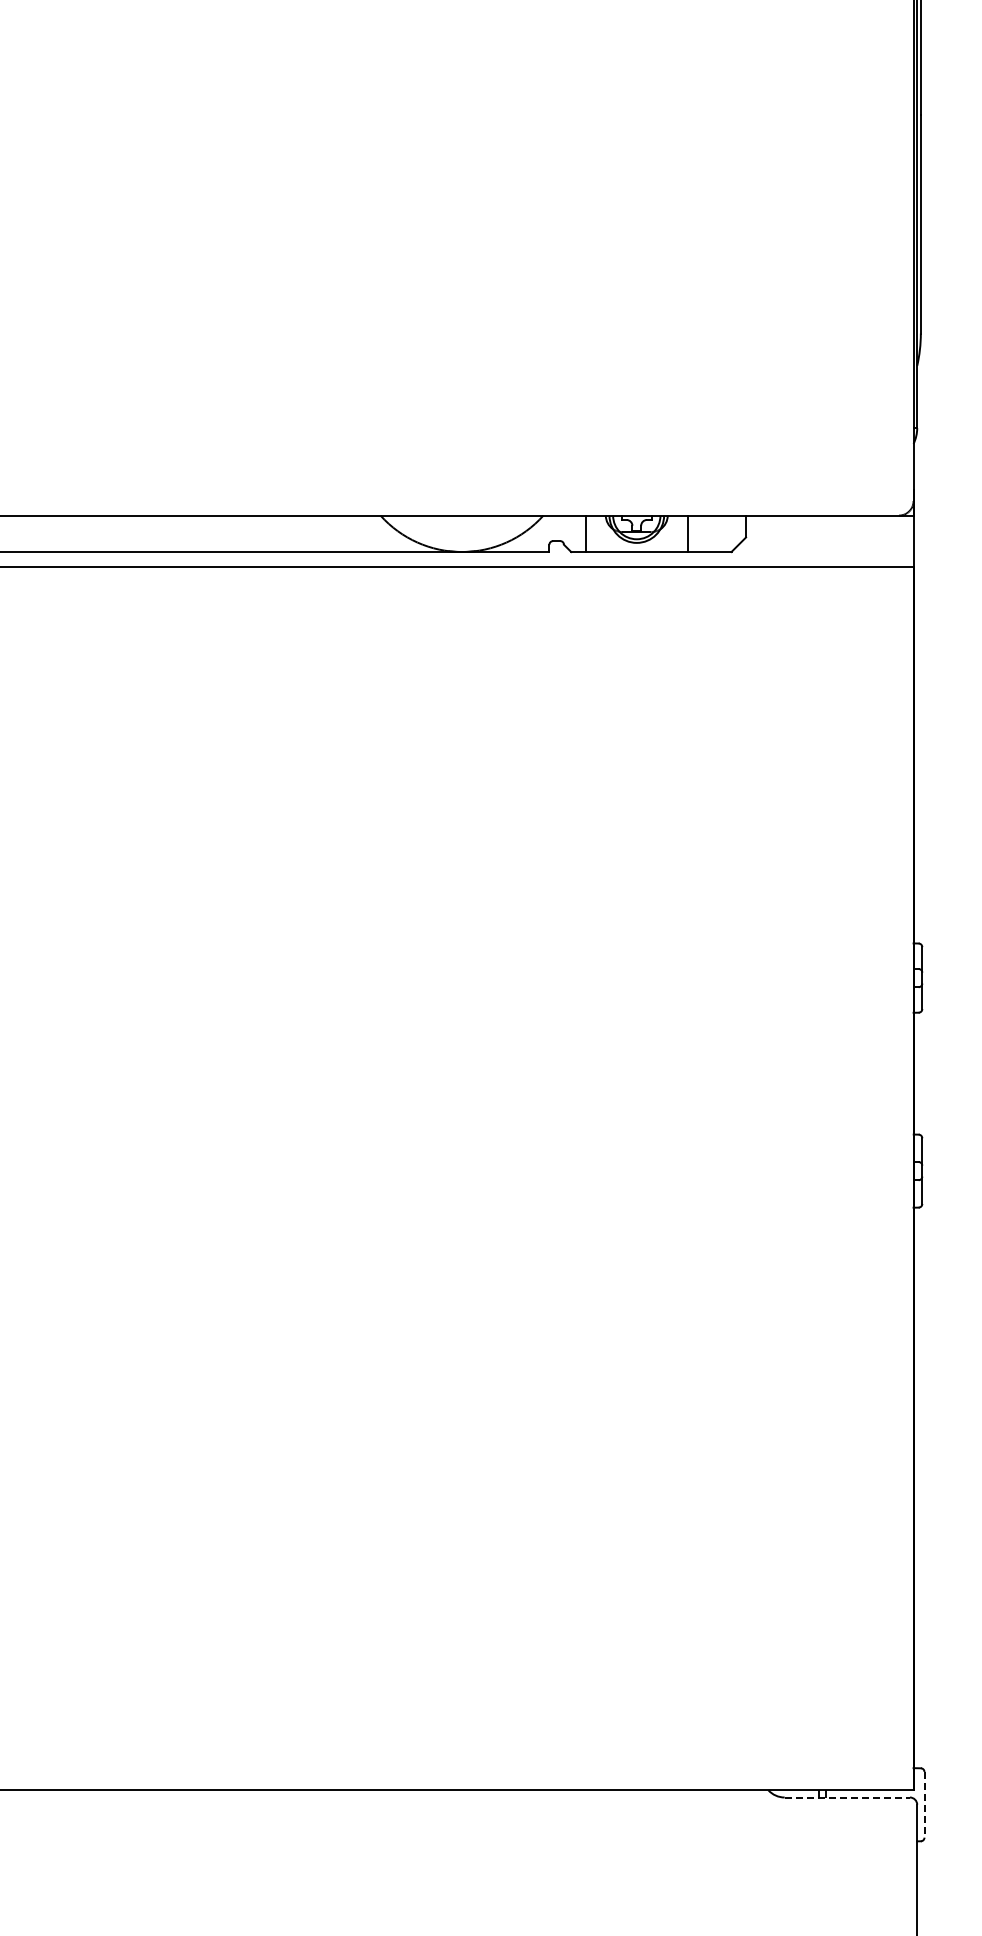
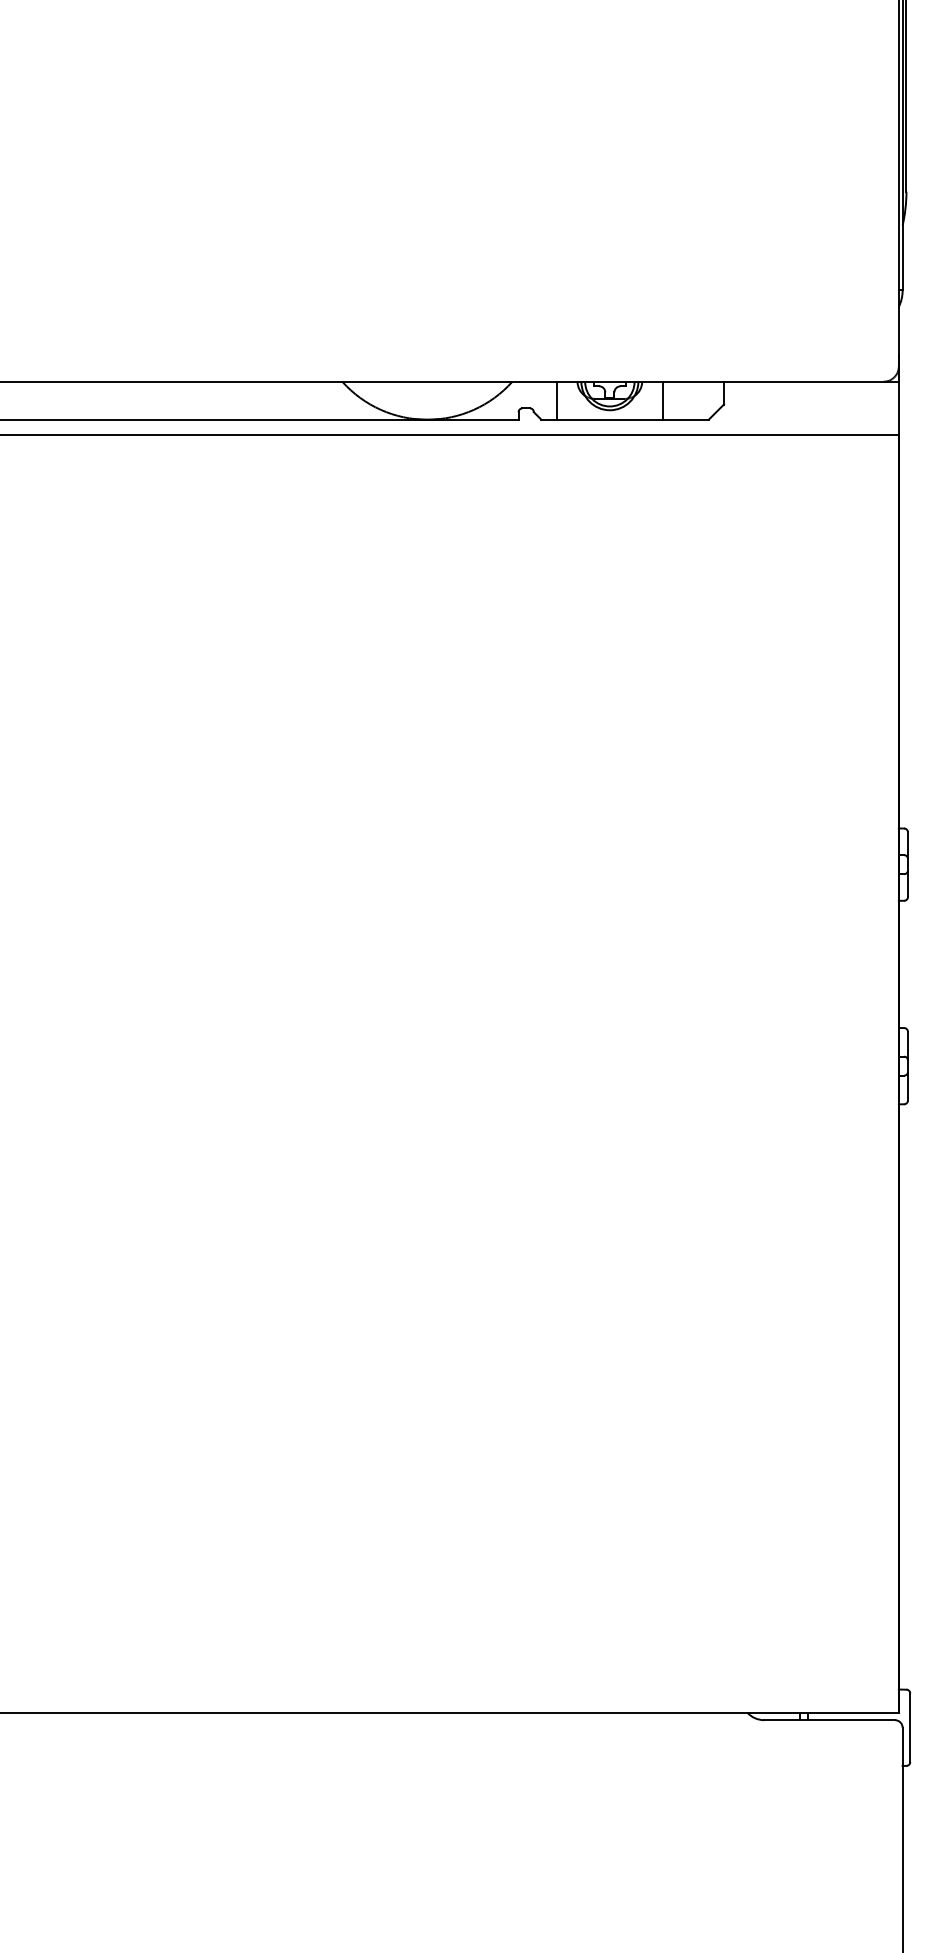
line: (847, 1797) -> (829, 1720), dashed -> solid
line: (924, 1804) -> (910, 1727), dashed -> solid

